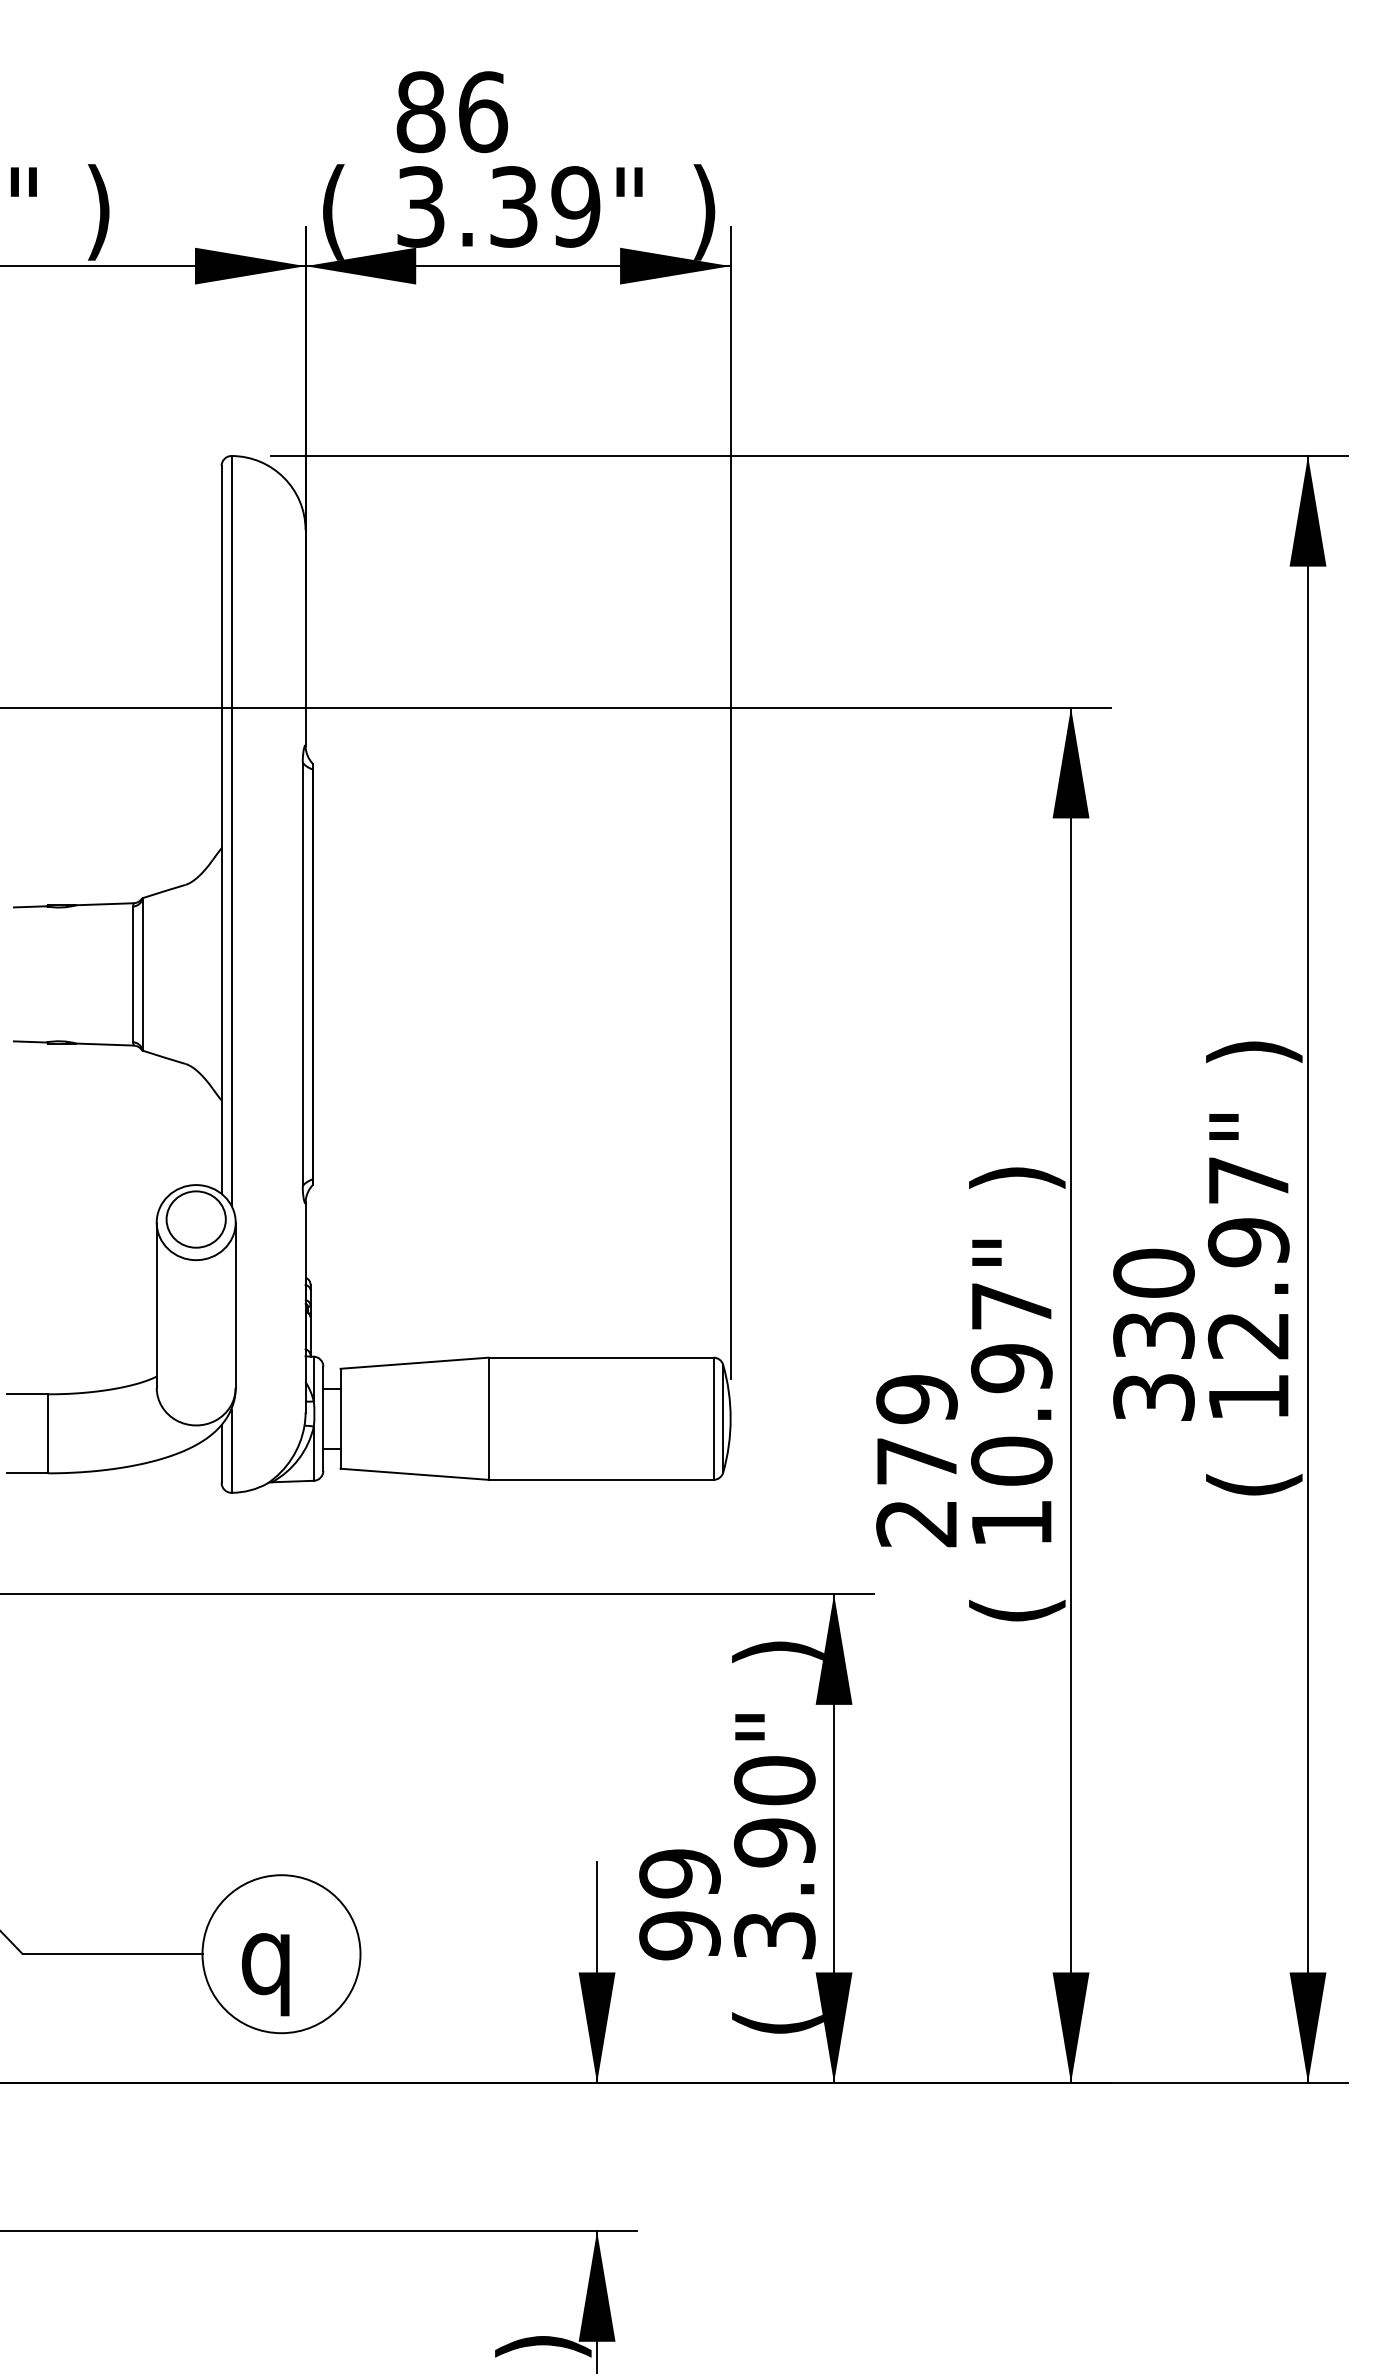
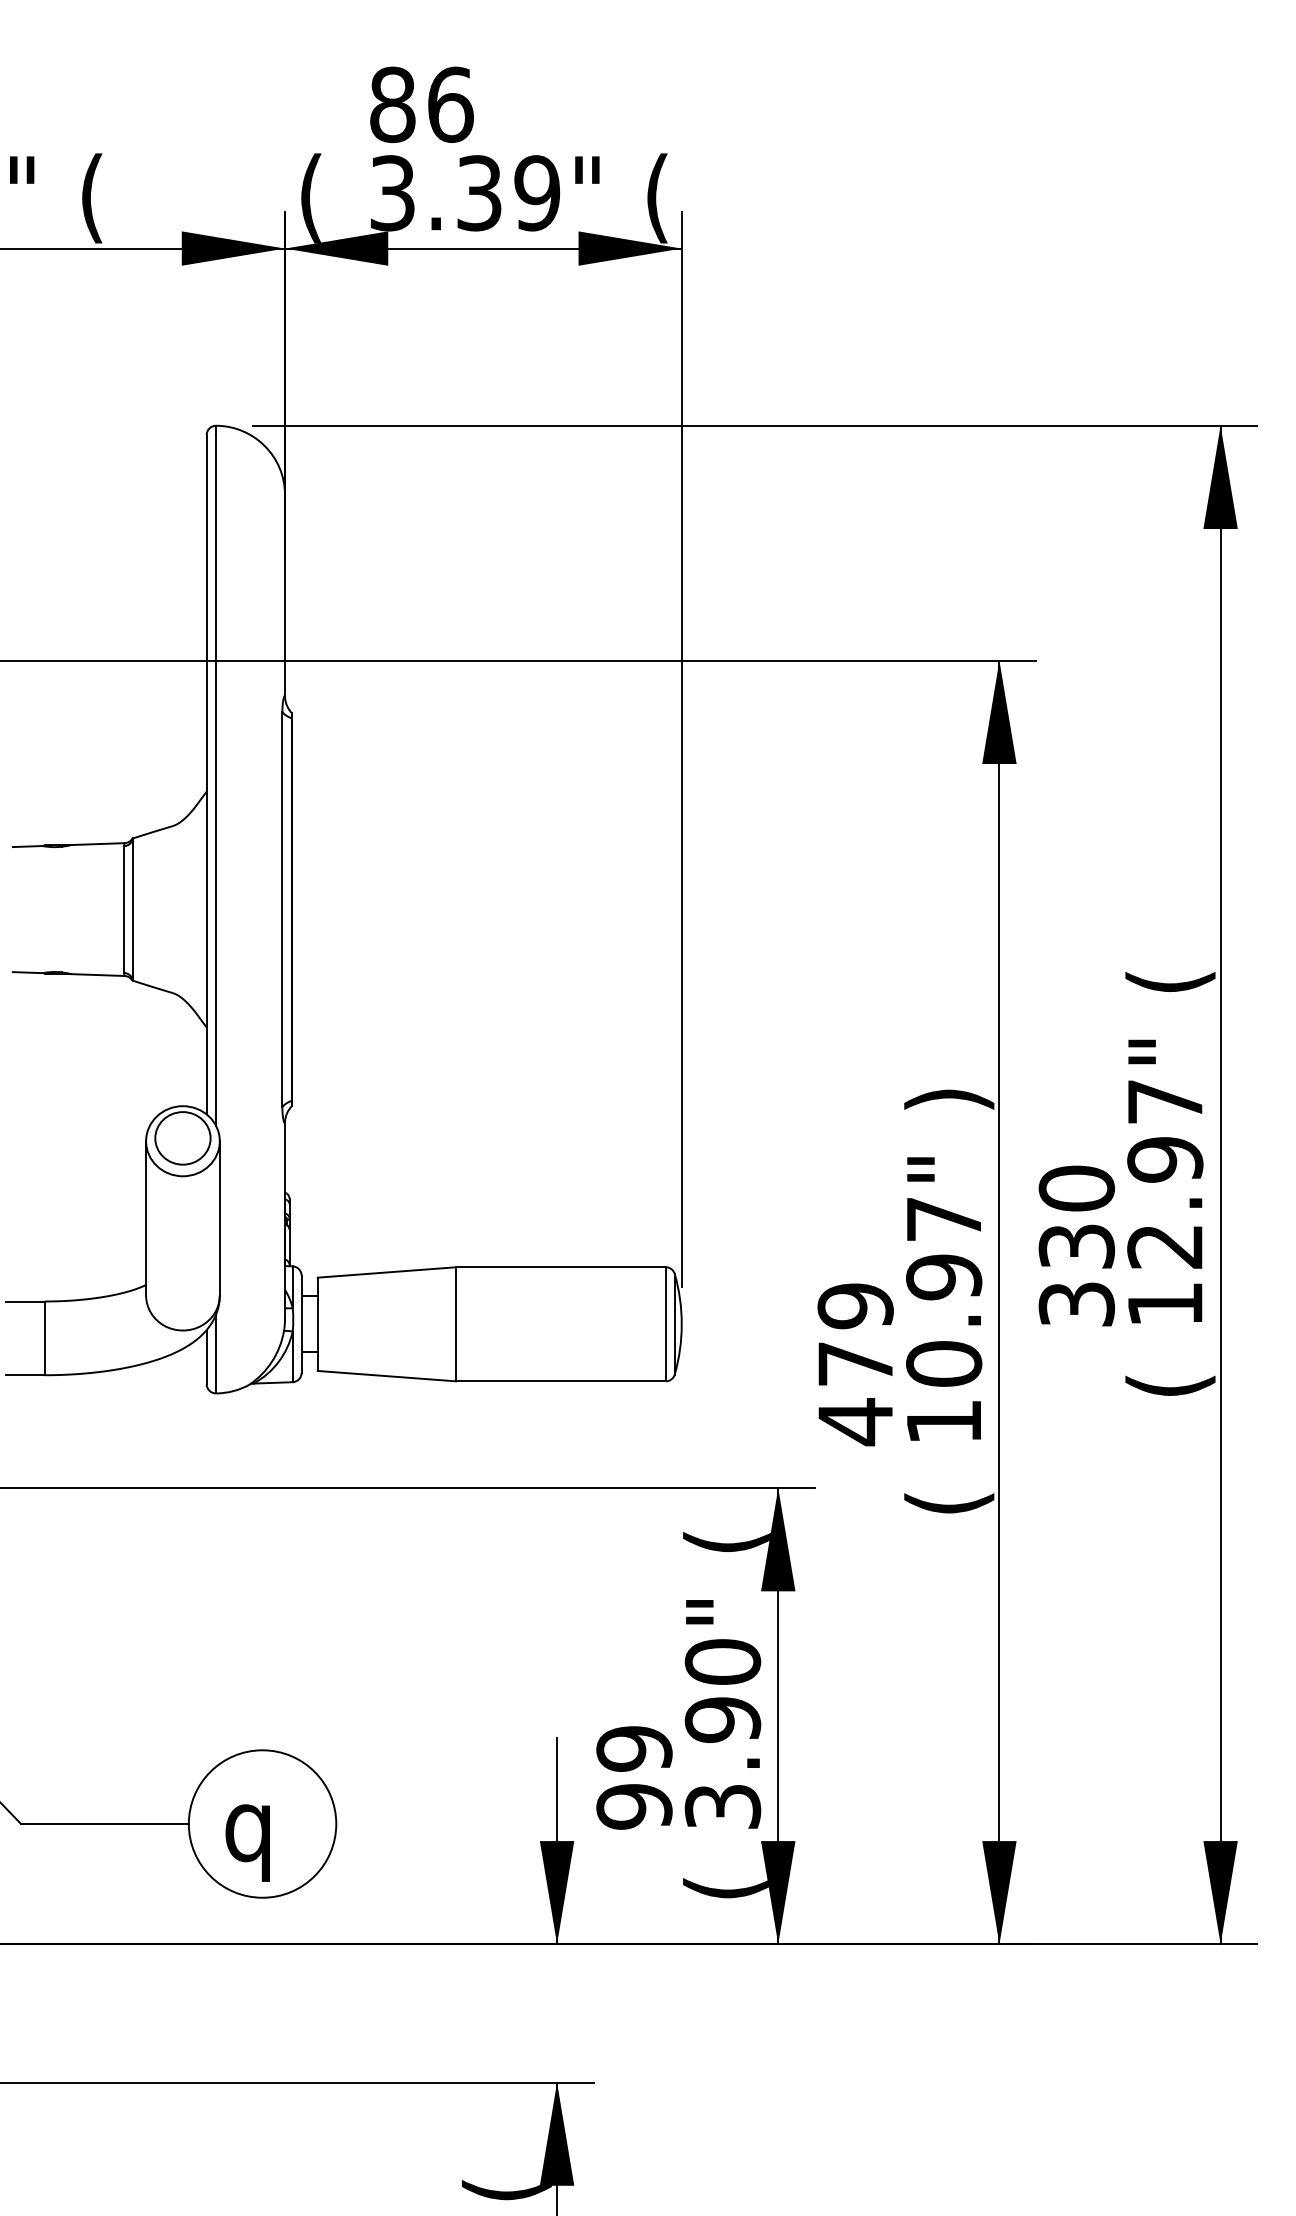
text: (98, 212) -> (91, 198), ) -> (
text: (704, 212) -> (657, 198), ) -> (
text: (1254, 1052) -> (1170, 982), ) -> (
text: (916, 1523) -> (855, 1422), 279 -> 479
text: (778, 1652) -> (726, 1542), ) -> (
text: (543, 2346) -> (507, 2190), ) -> (

